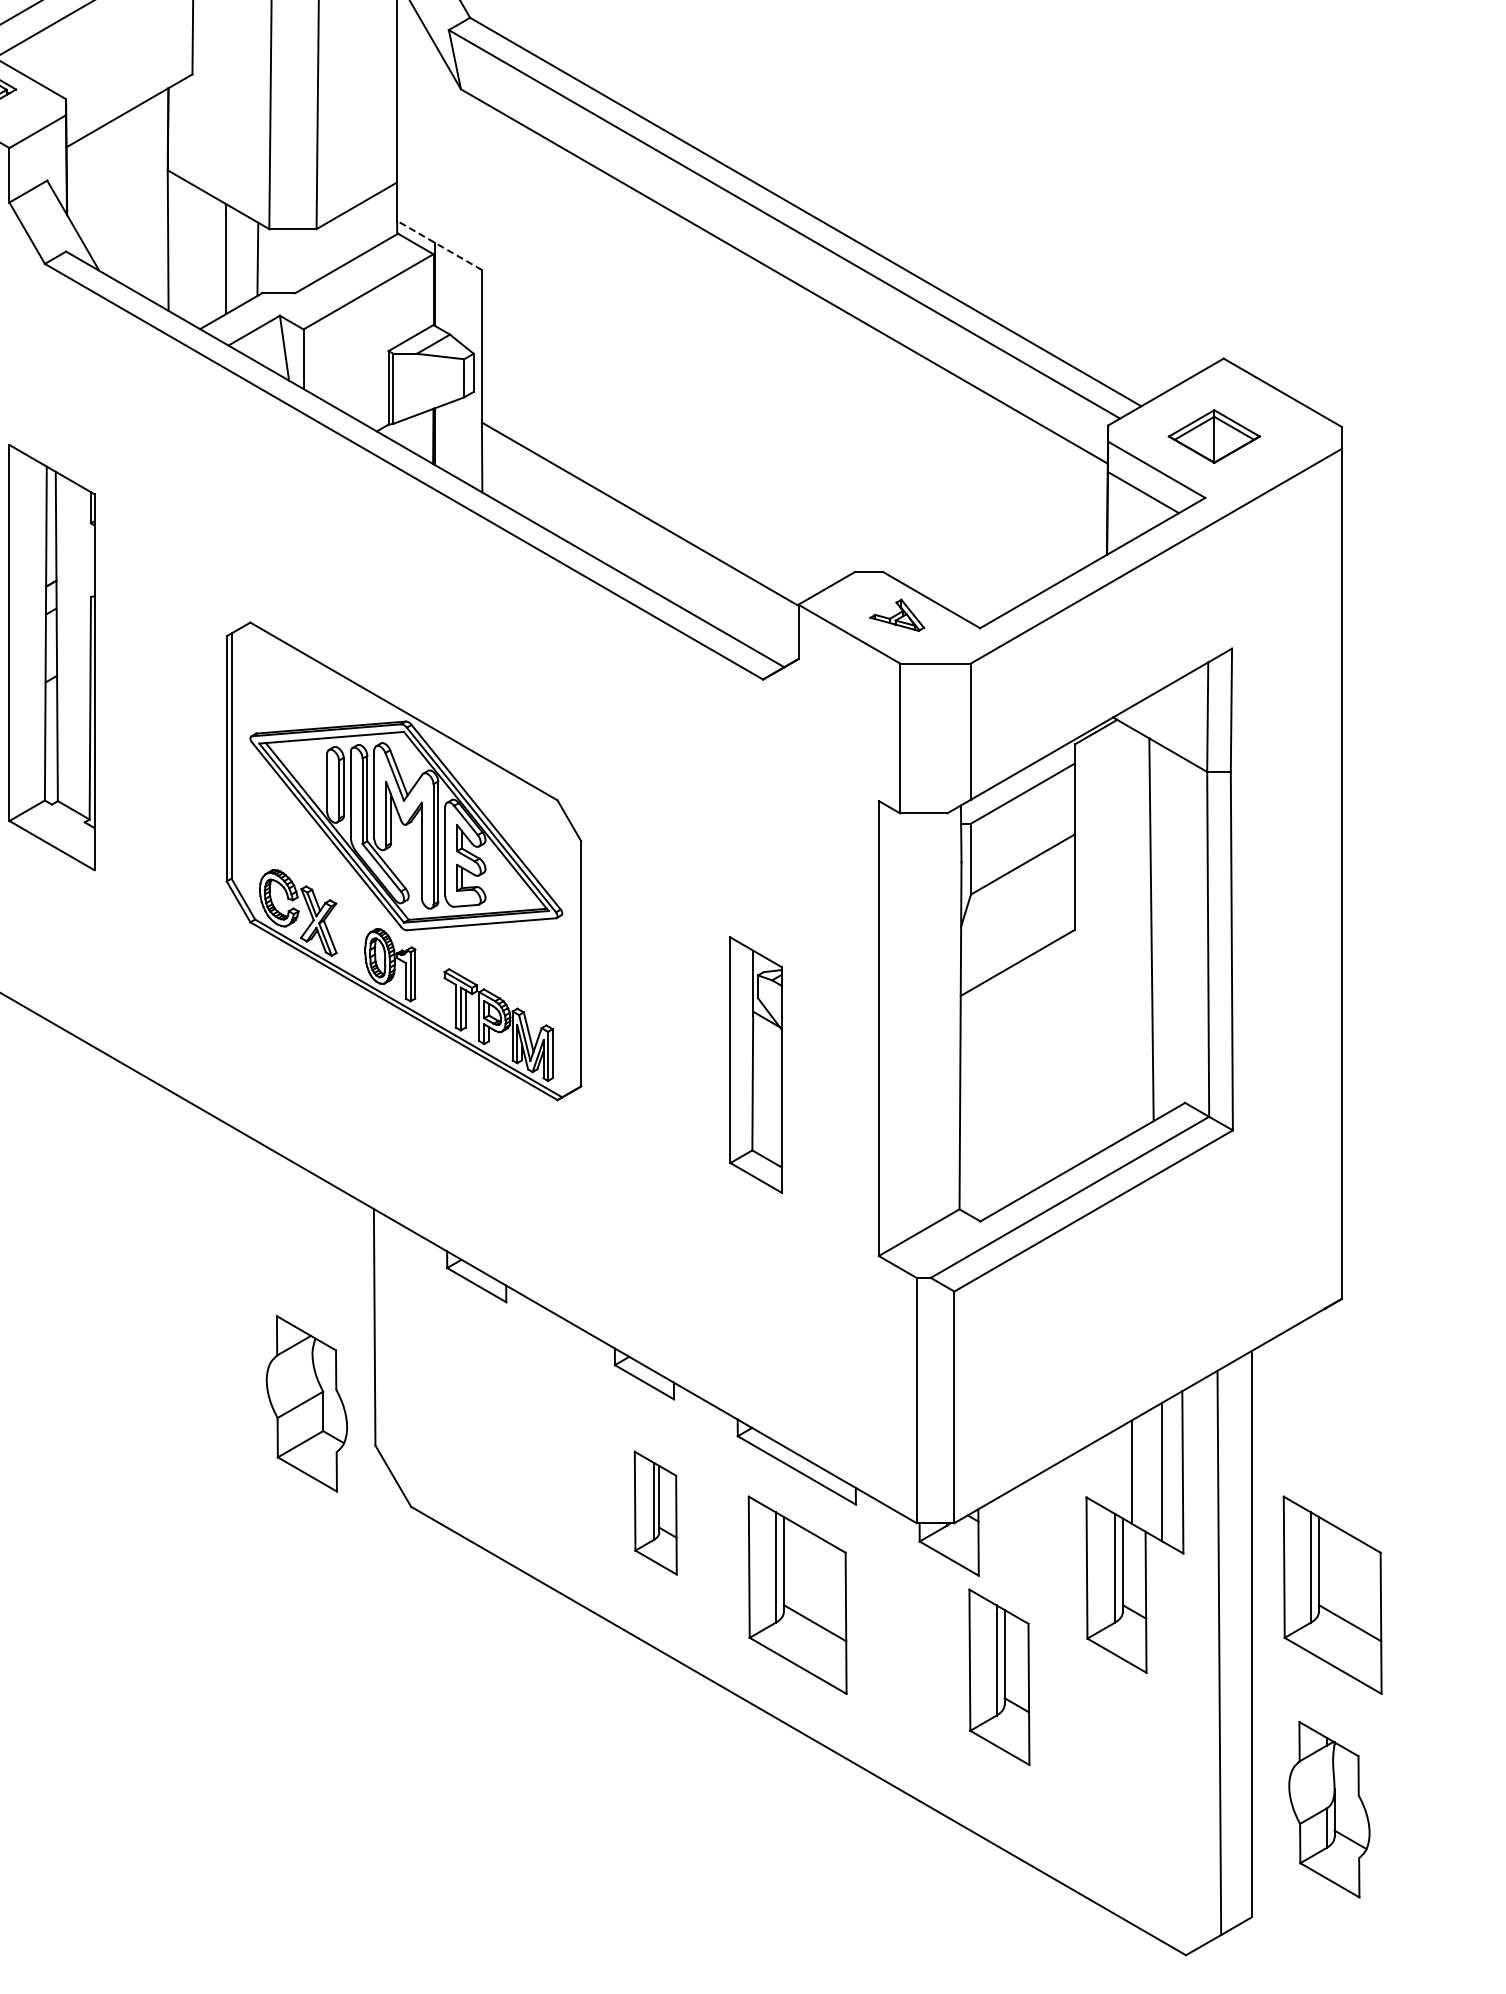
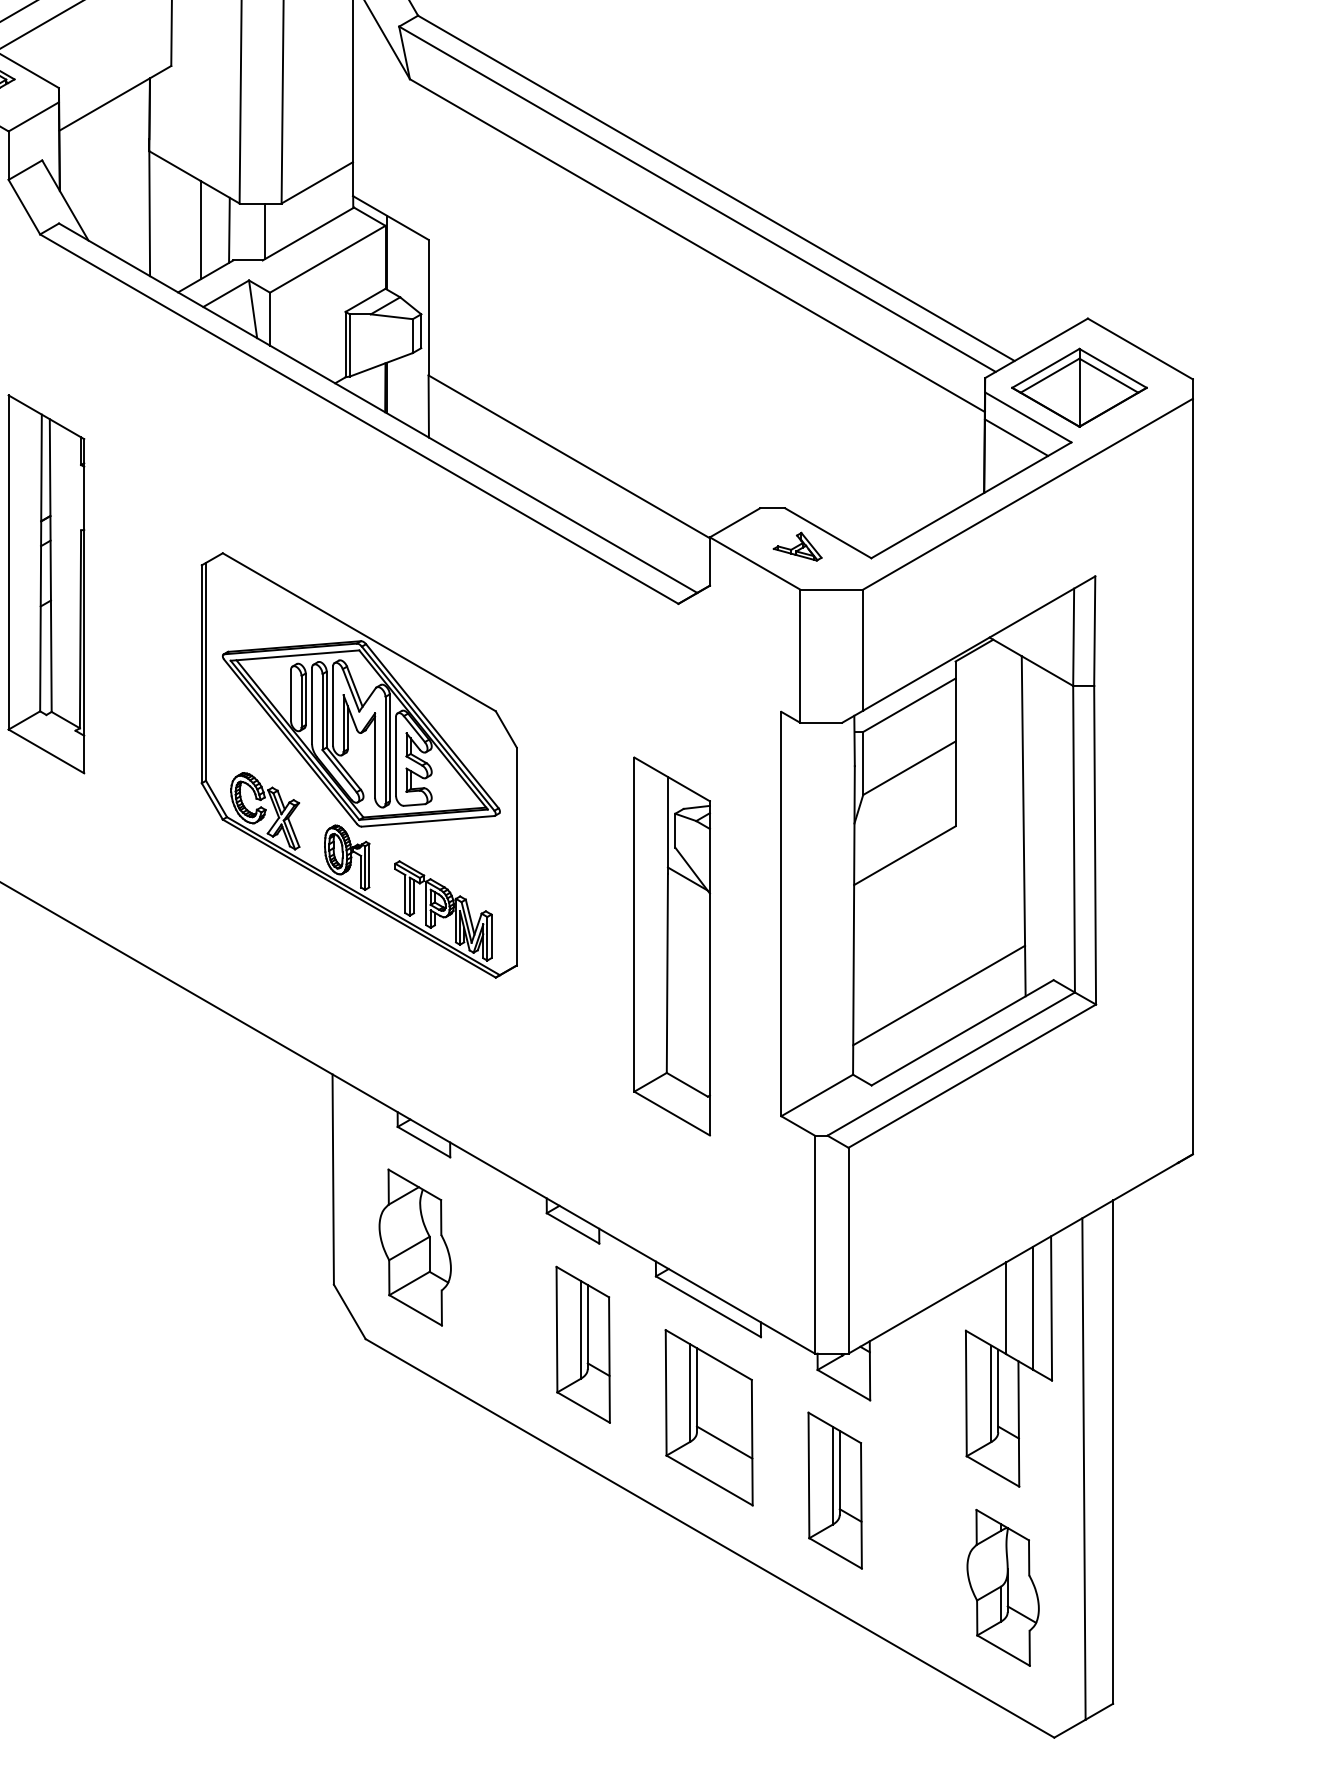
line: (438, 245) -> (389, 218), dashed -> solid
line: (297, 260) -> (264, 231), added
part: (1214, 436) -> (1079, 387), size x1.67
part: (755, 1064) -> (671, 945), size x1.67
line: (1056, 1120) -> (939, 995), added
part: (306, 1403) -> (414, 1247), moved
part: (655, 1512) -> (582, 1344), size x1.43
part: (1332, 1594) -> (1184, 1417), removed
part: (999, 1676) -> (835, 1489), moved
part: (1329, 1809) -> (1003, 1587), moved

